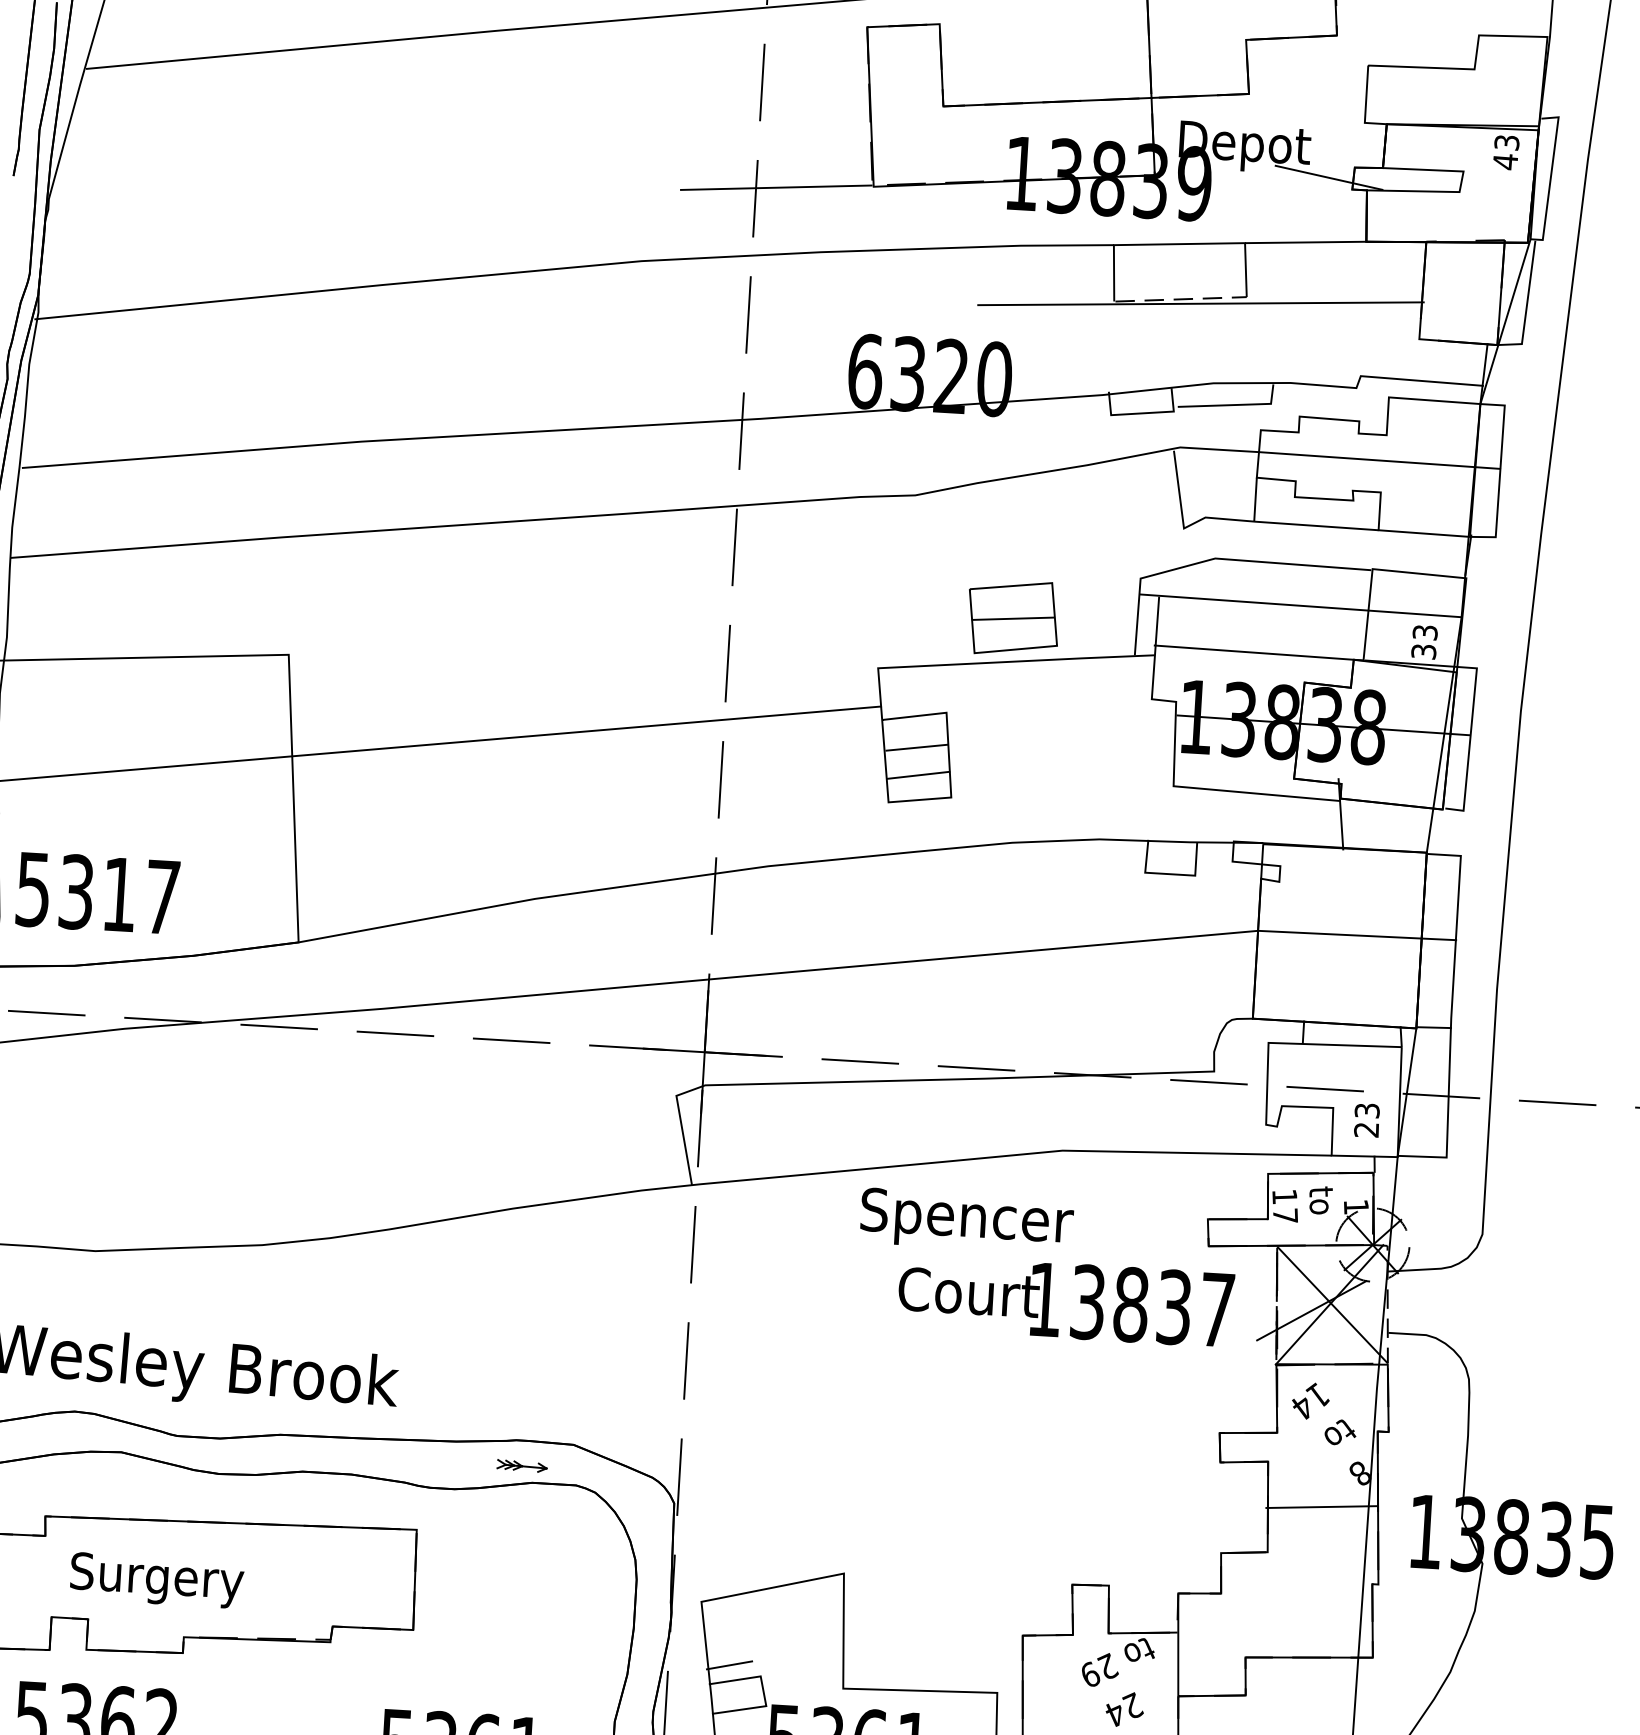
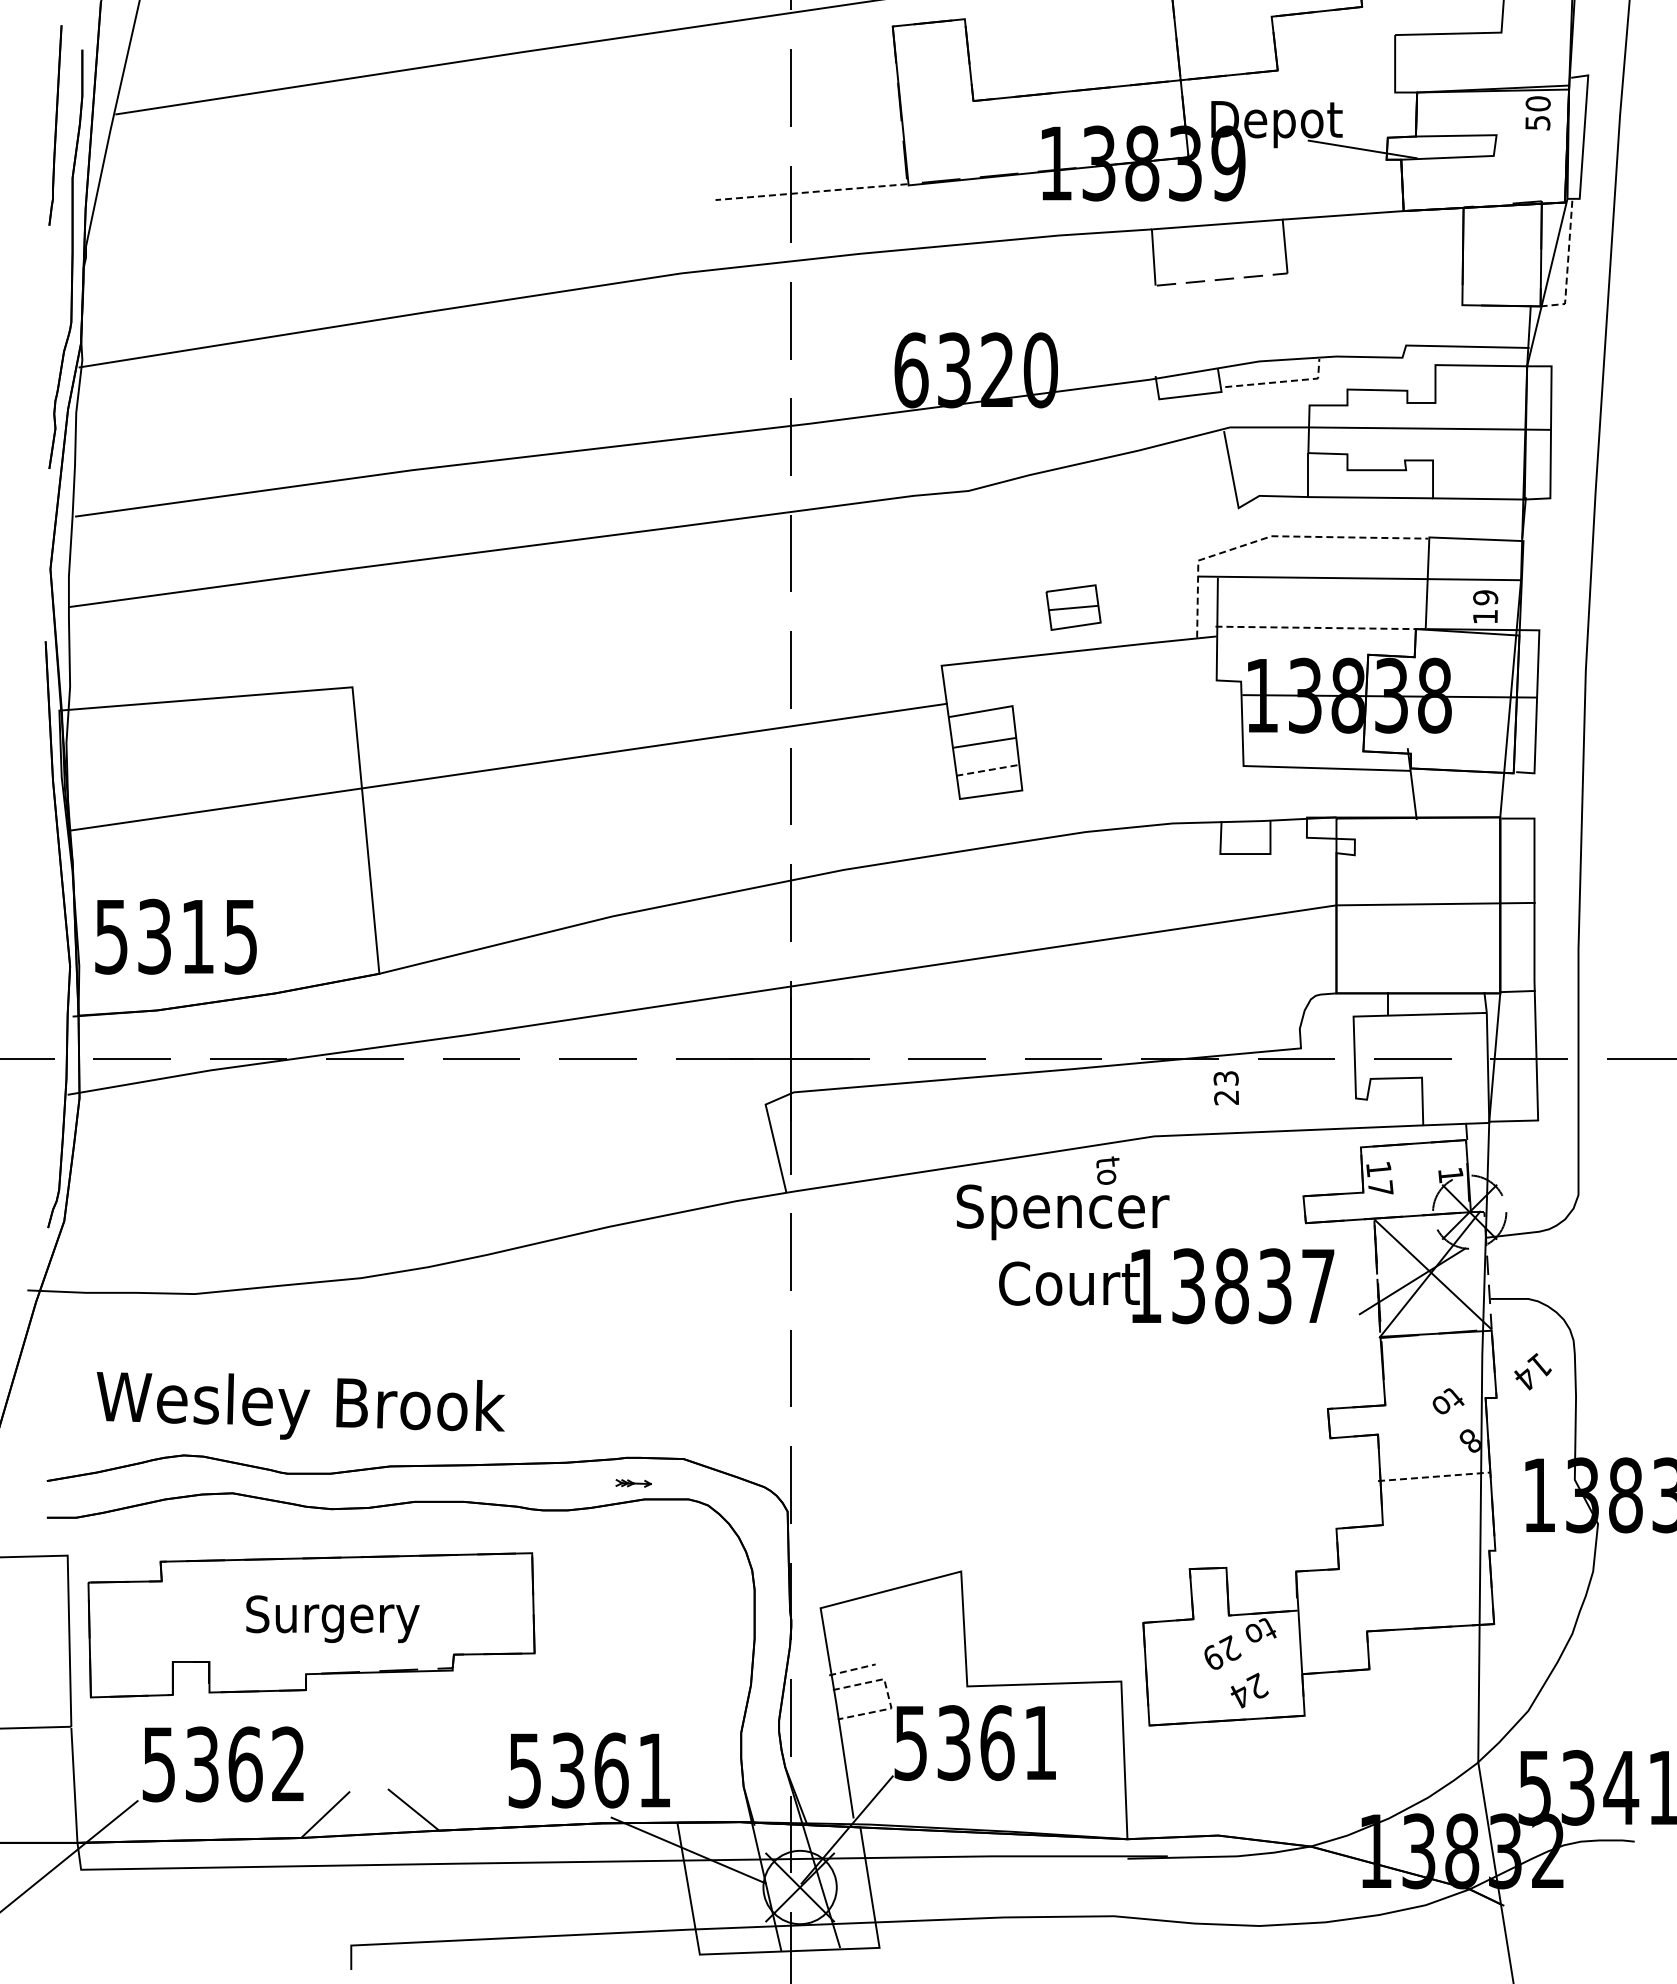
text: (1505, 152) -> (1537, 113), 43 -> 50
line: (775, 188) -> (810, 192), solid -> dashed
line: (1201, 303) -> (1242, 282), removed
line: (1526, 304) -> (1567, 264), solid -> dashed
line: (1235, 404) -> (1282, 381), solid -> dashed
line: (1215, 558) -> (1271, 536), solid -> dashed
part: (1013, 617) -> (1073, 607), size x0.6
text: (1424, 642) -> (1485, 607), 33 -> 19
line: (1254, 652) -> (1316, 627), solid -> dashed
line: (918, 775) -> (988, 770), solid -> dashed
text: (162, 897) -> (240, 937), 5317 -> 5315
text: (1366, 1120) -> (1225, 1088), moved
text: (1320, 1200) -> (1107, 1170), moved
text: (1310, 1400) -> (1532, 1371), moved
part: (522, 1466) -> (633, 1483), size x0.7
line: (1322, 1506) -> (1434, 1476), solid -> dashed
text: (156, 1579) -> (332, 1618), moved
line: (729, 1664) -> (852, 1669), solid -> dashed
line: (764, 1693) -> (888, 1695), solid -> dashed

